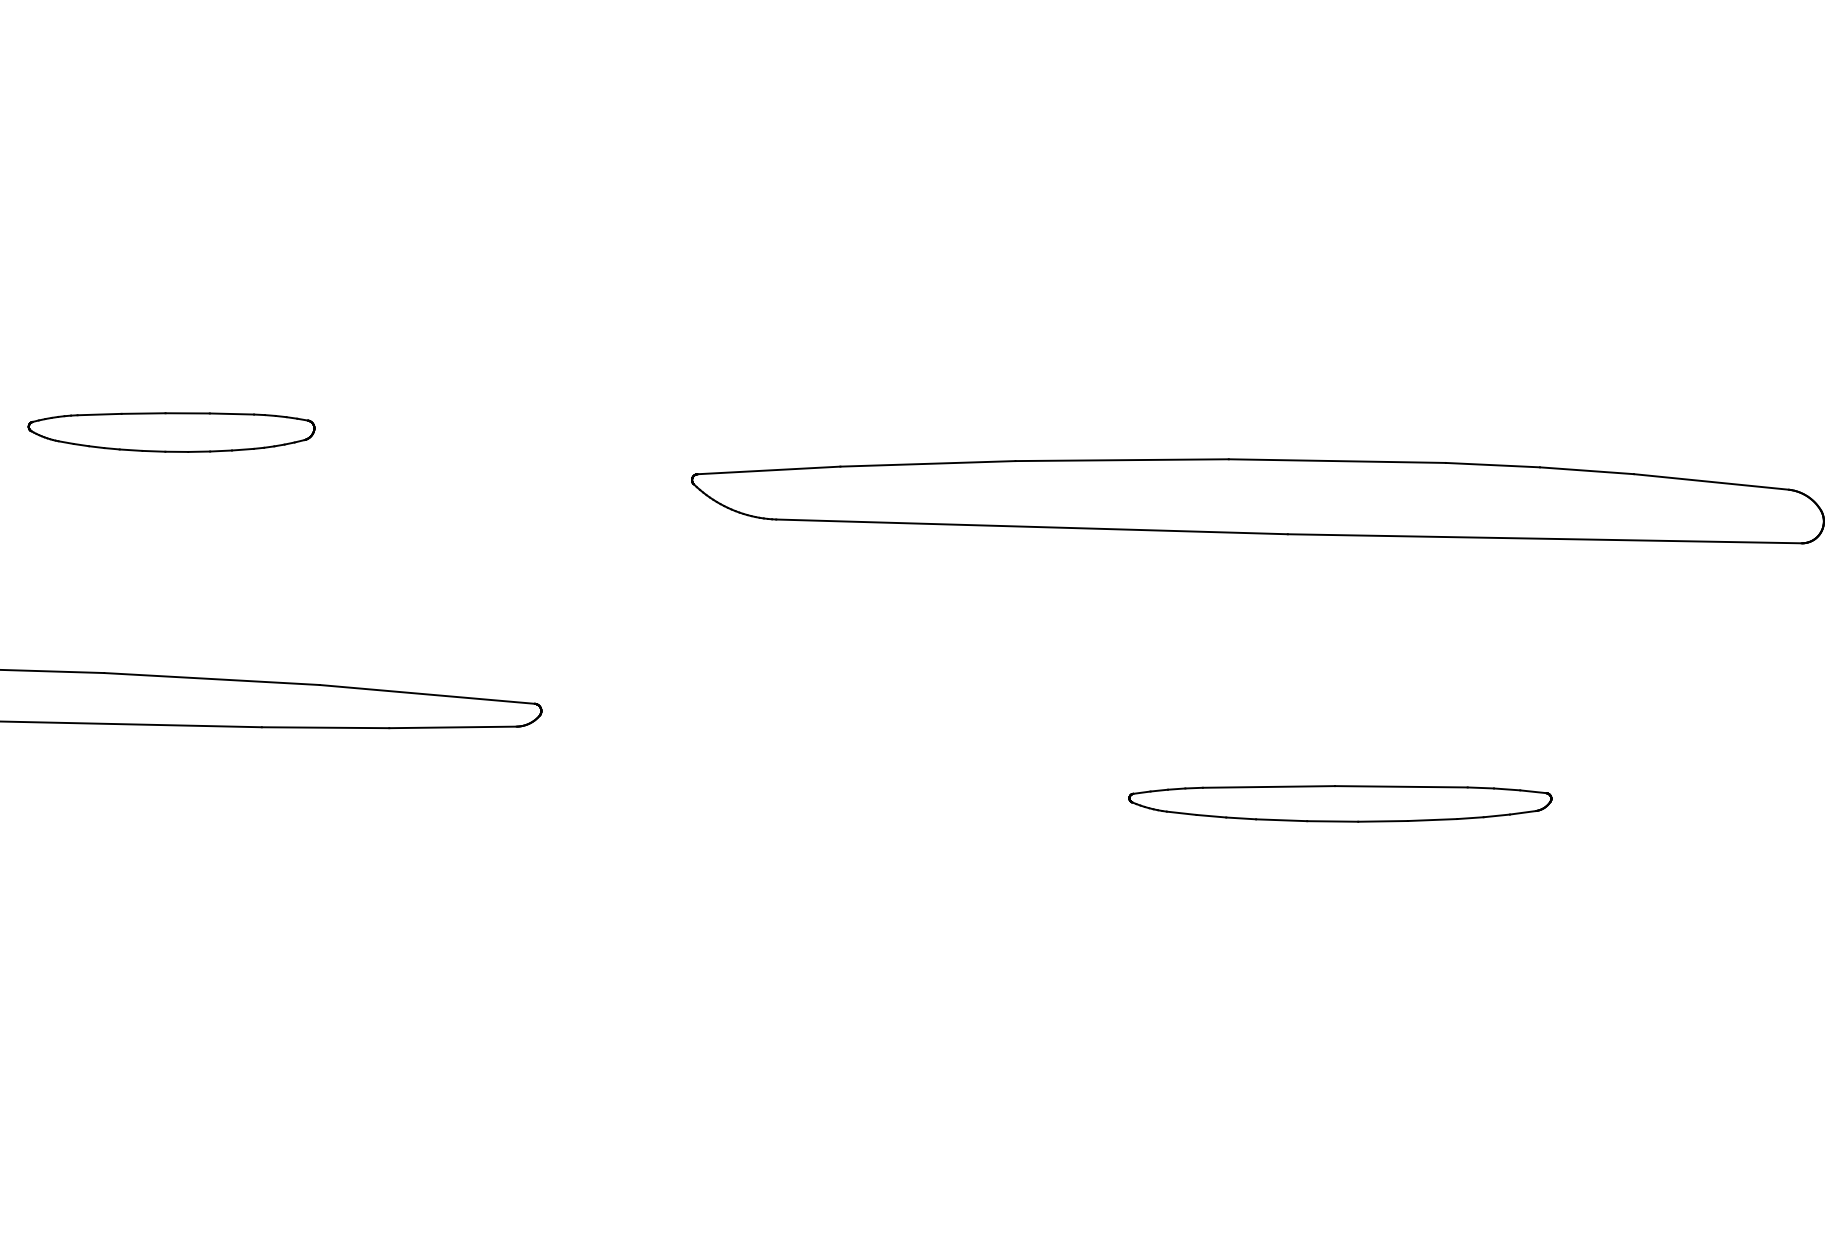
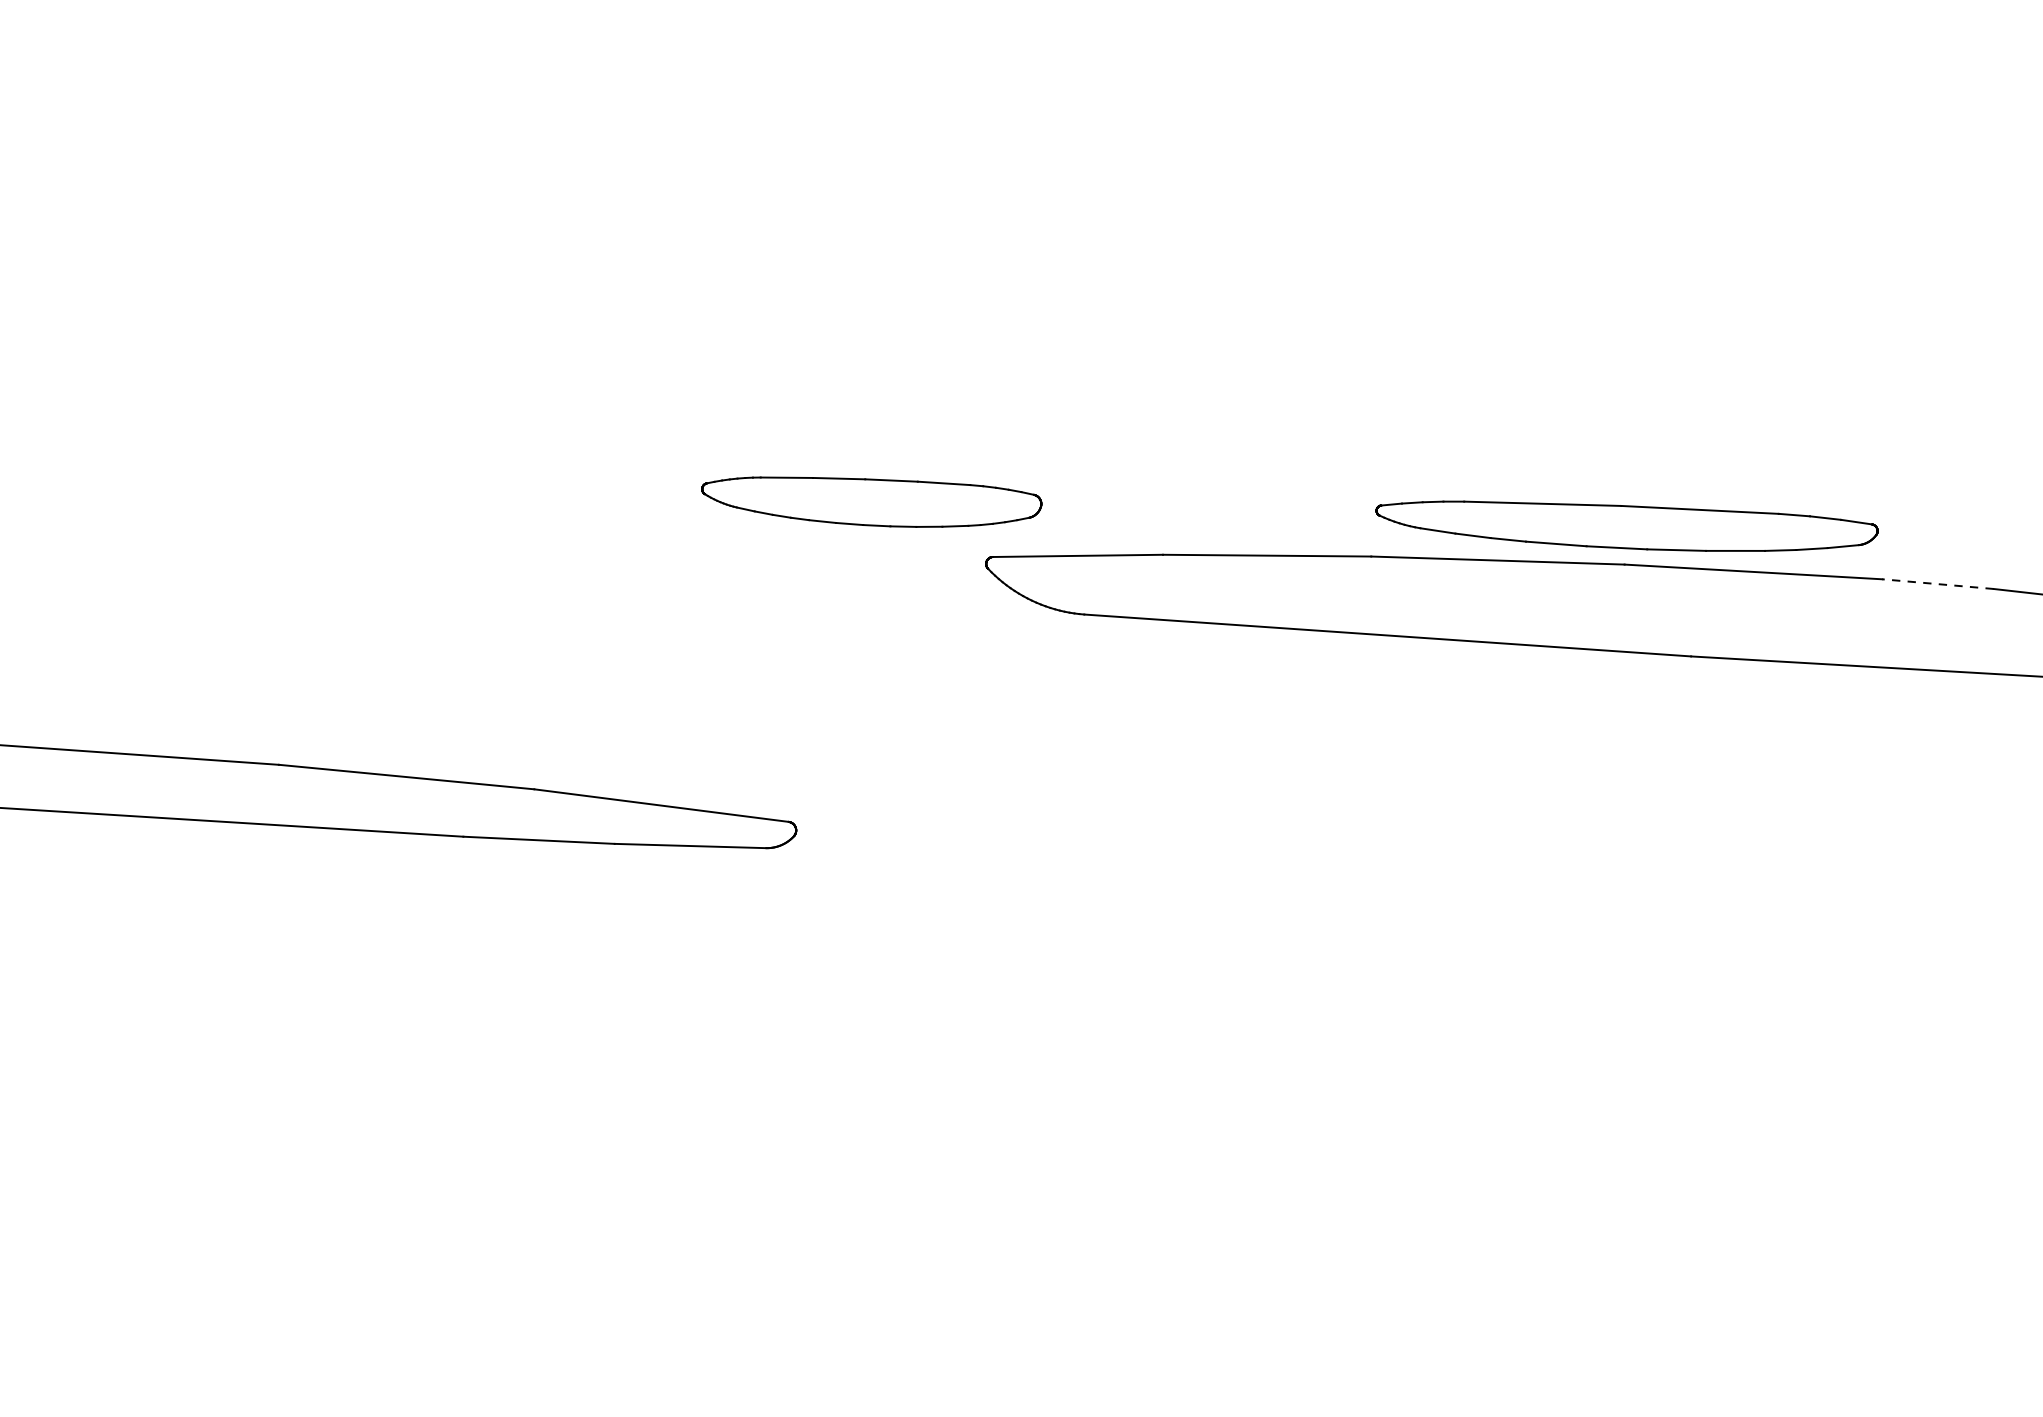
part: (171, 432) -> (871, 502), moved
line: (1492, 465) -> (1937, 584), solid -> dashed
part: (1340, 803) -> (1626, 526), moved

